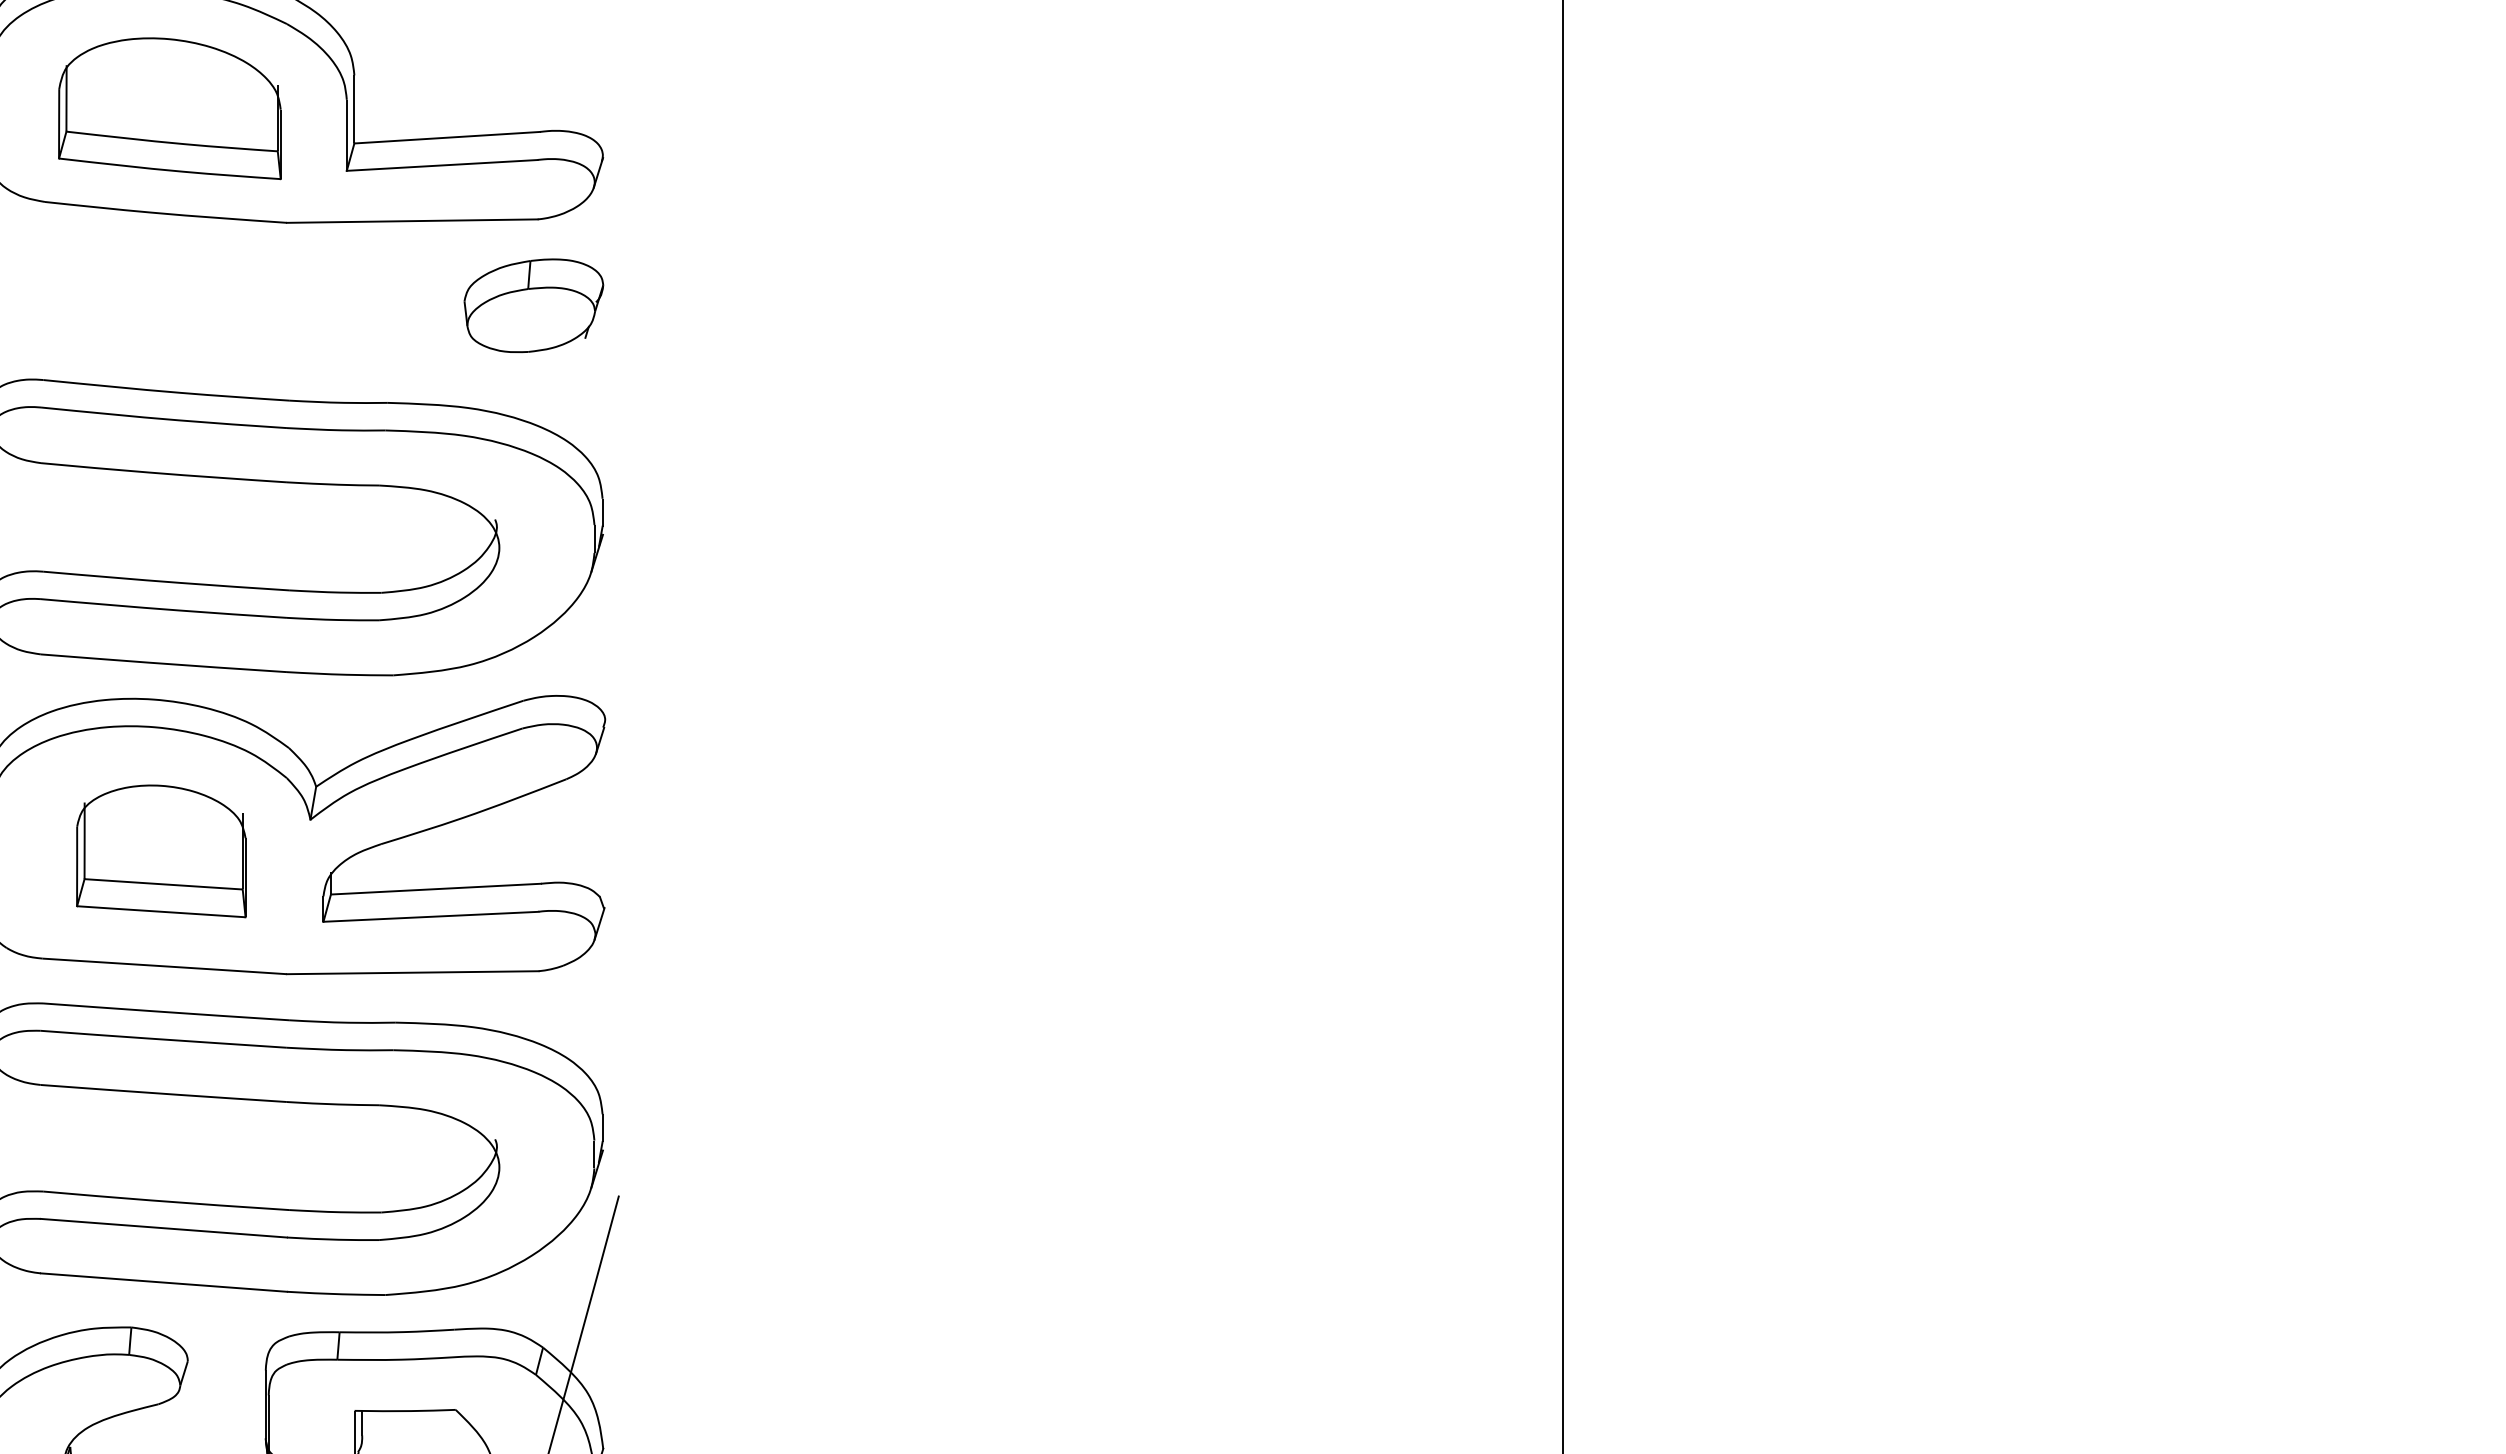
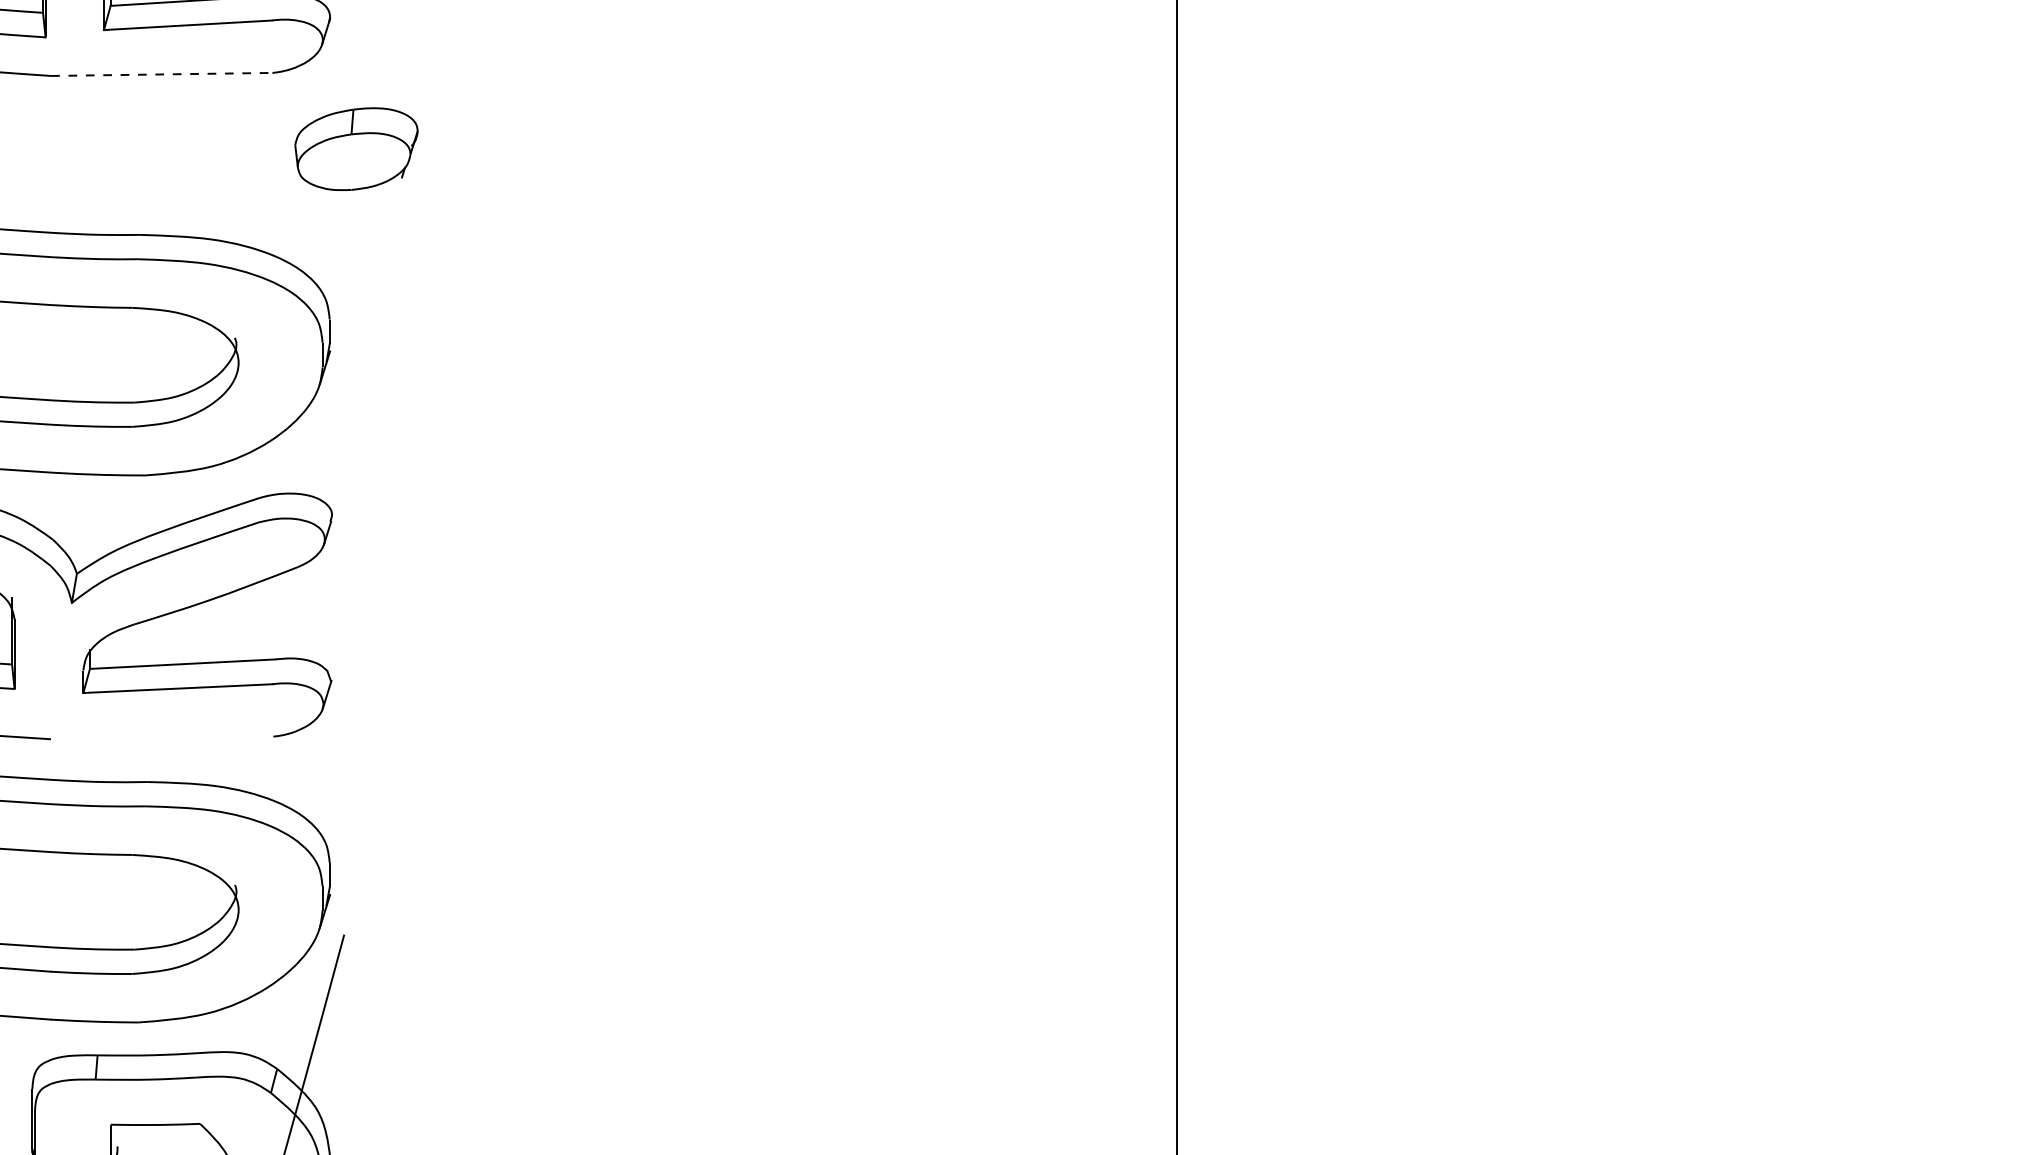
line: (412, 221) -> (161, 74), solid -> dashed
part: (533, 305) -> (356, 148), moved
line: (412, 972) -> (161, 737), removed
line: (362, 1422) -> (117, 1135), removed

